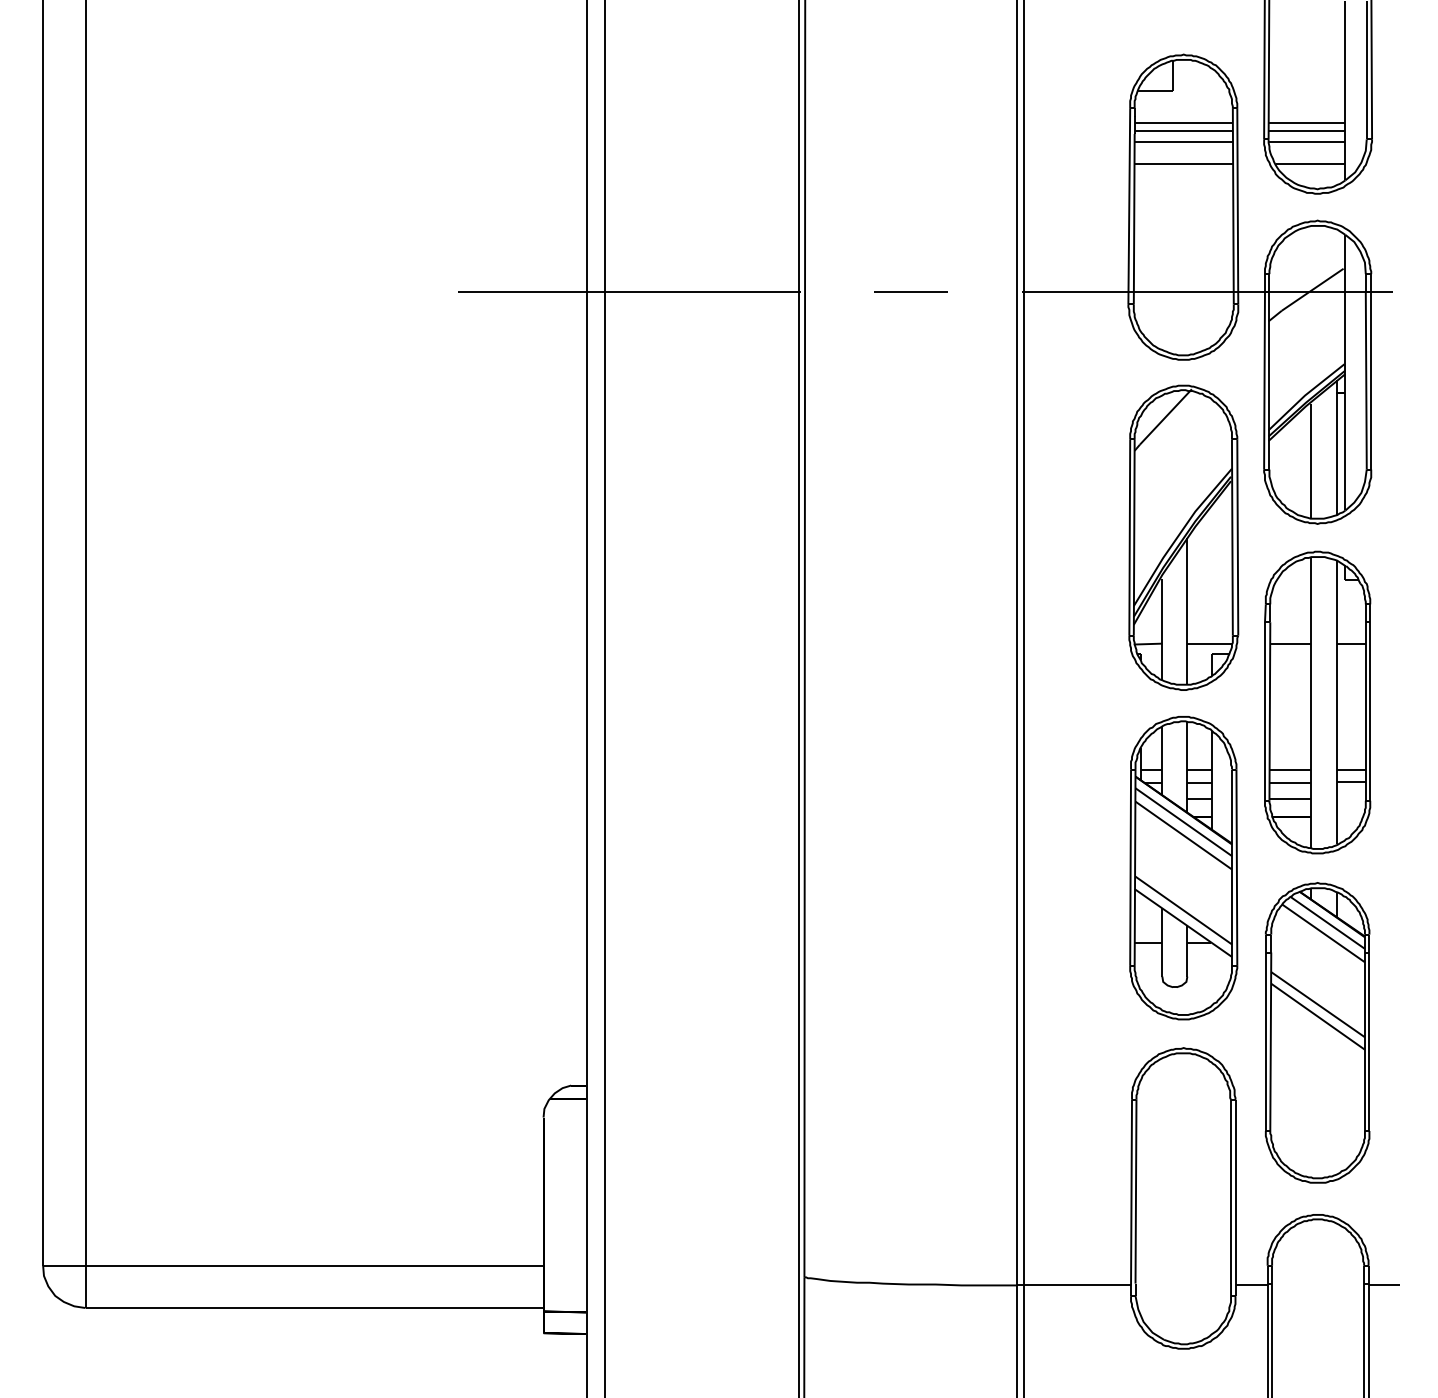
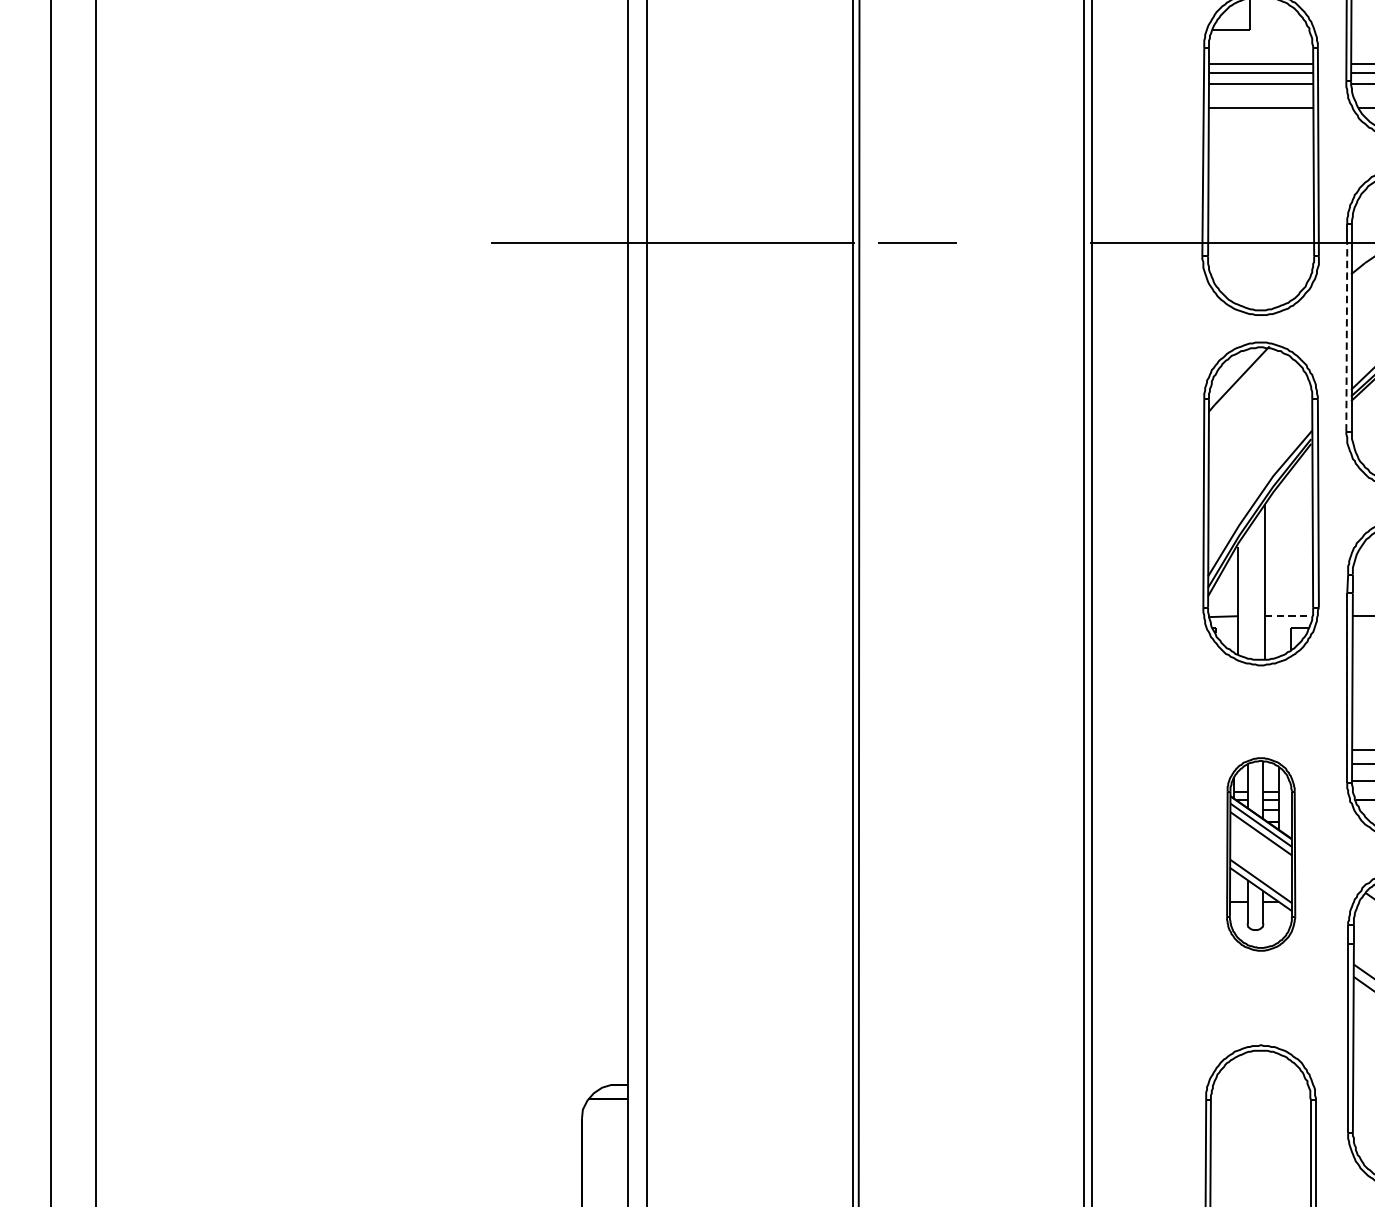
line: (910, 291) -> (917, 242), moved
line: (1264, 380) -> (1346, 337), solid -> dashed
line: (1210, 643) -> (1289, 616), solid -> dashed
part: (1183, 868) -> (1260, 854), size x0.6

